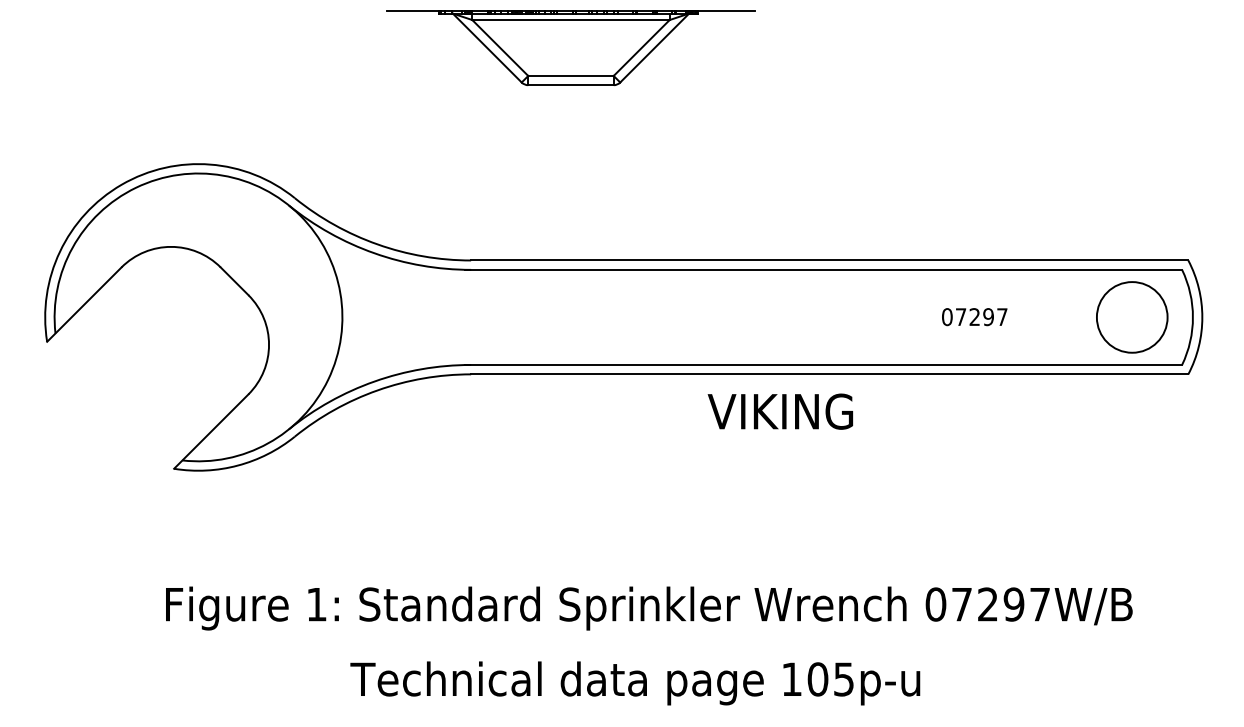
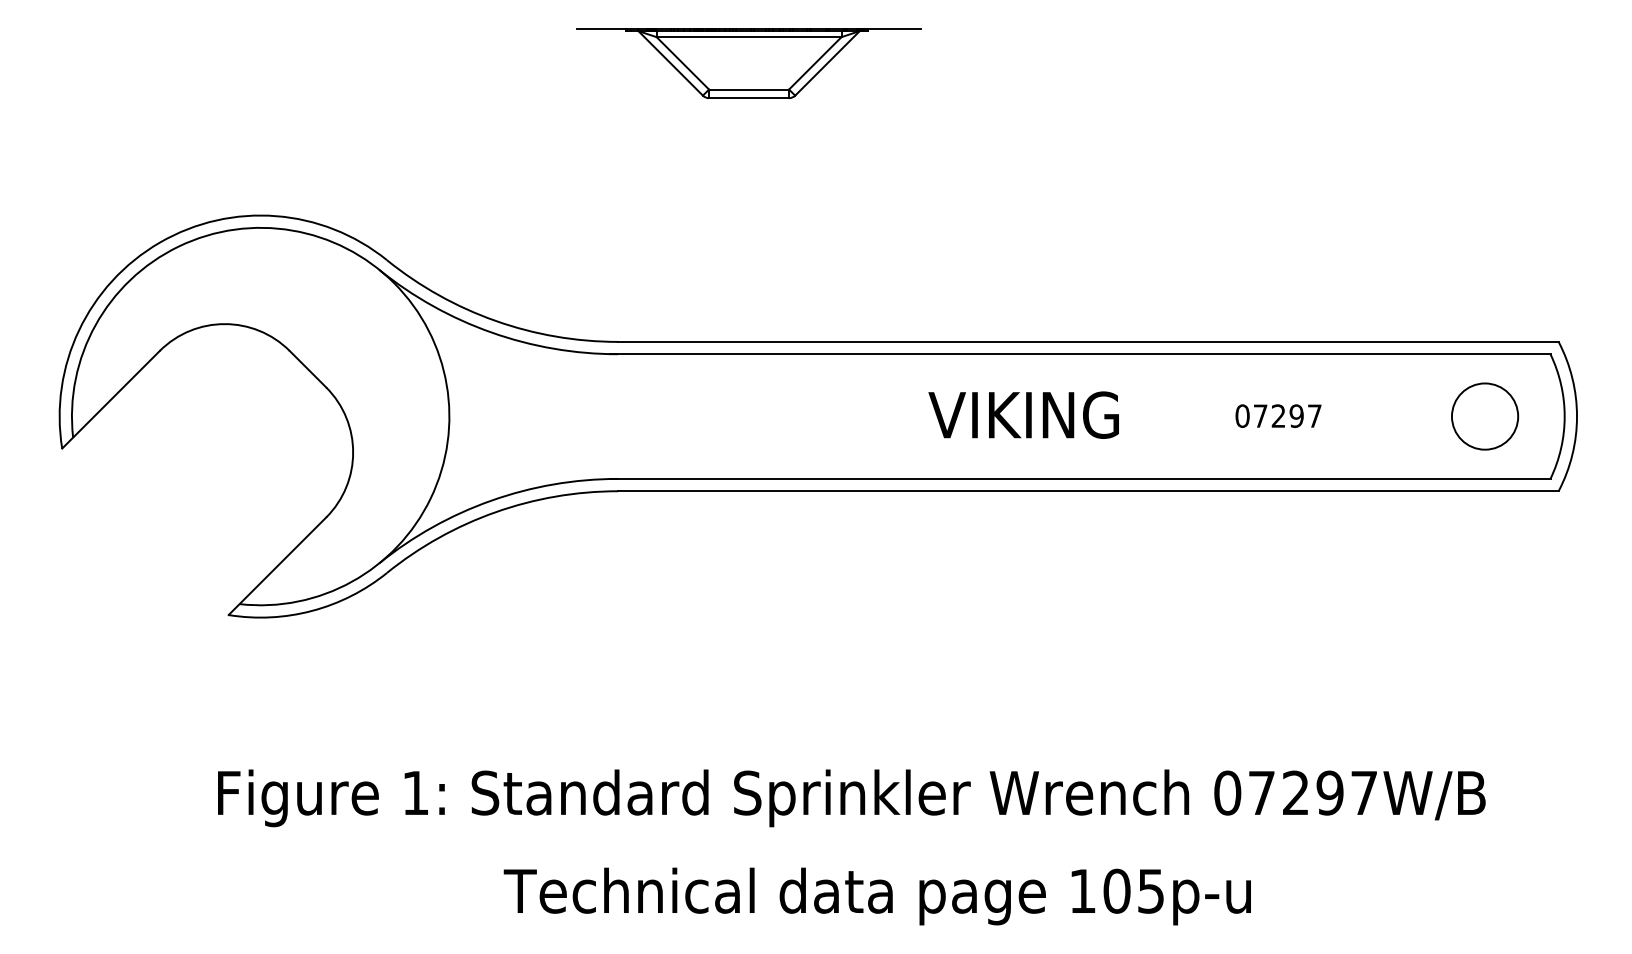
part: (570, 48) -> (748, 63), size x0.71
circle: (1131, 317) -> (1484, 416), size x0.71
text: (780, 411) -> (1023, 414), moved
text: (634, 683) -> (876, 896), moved

